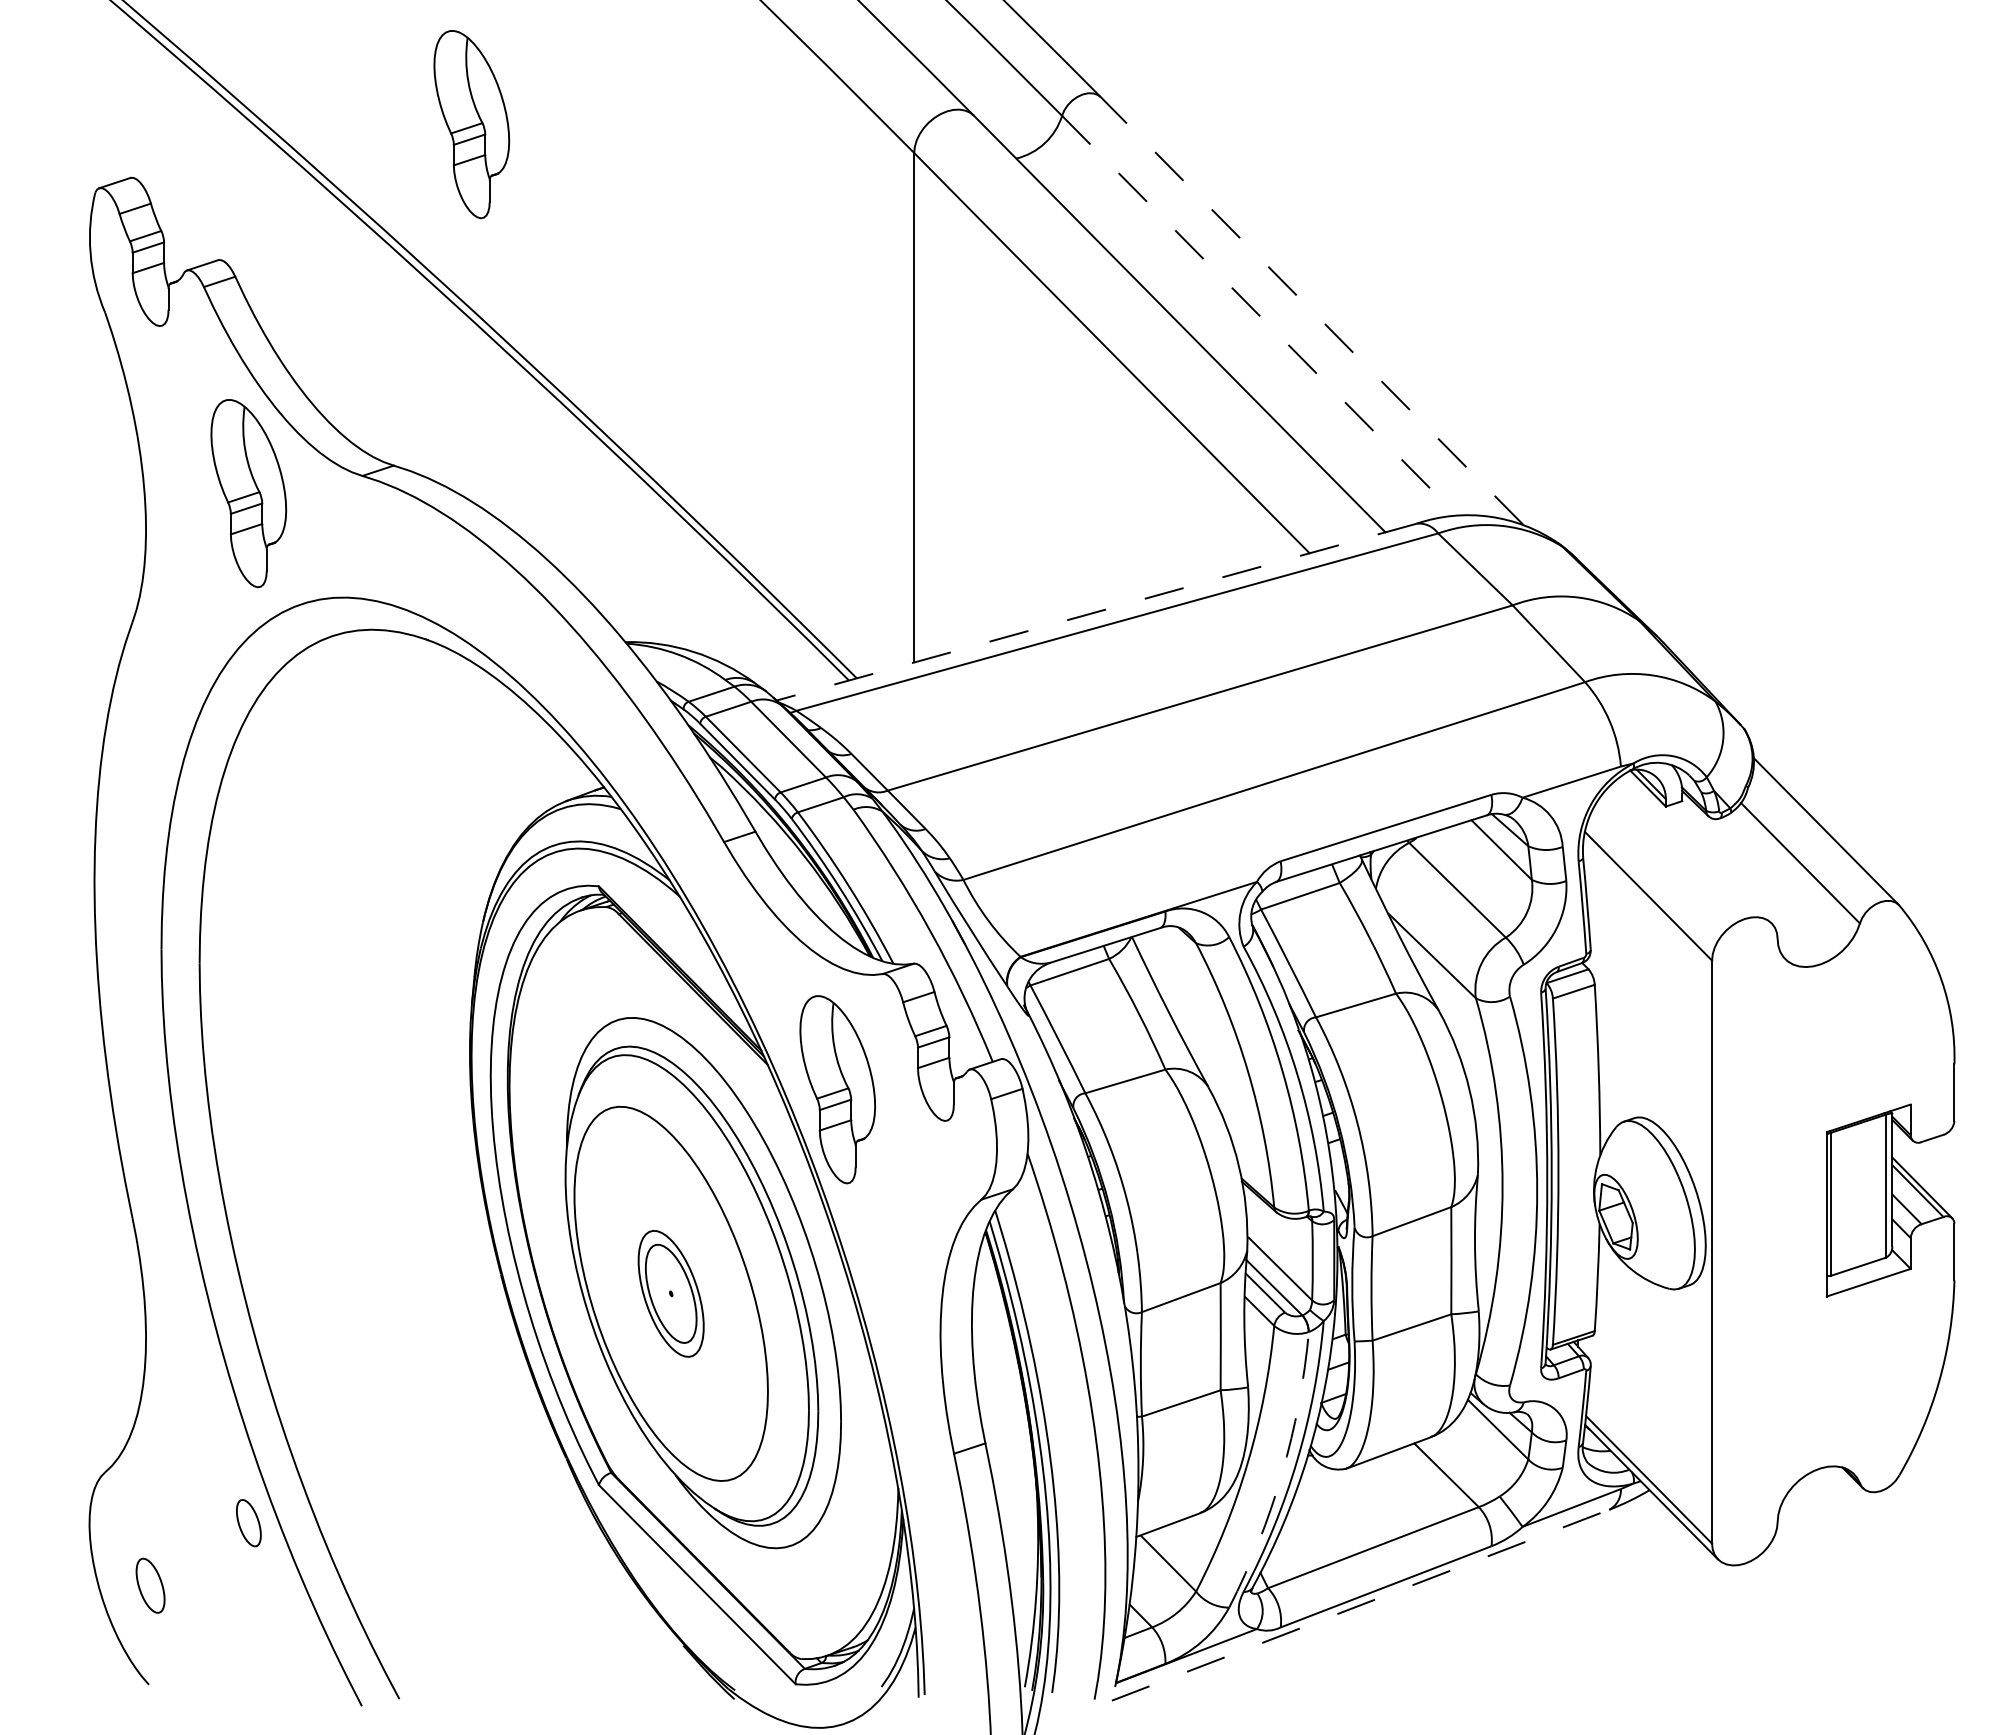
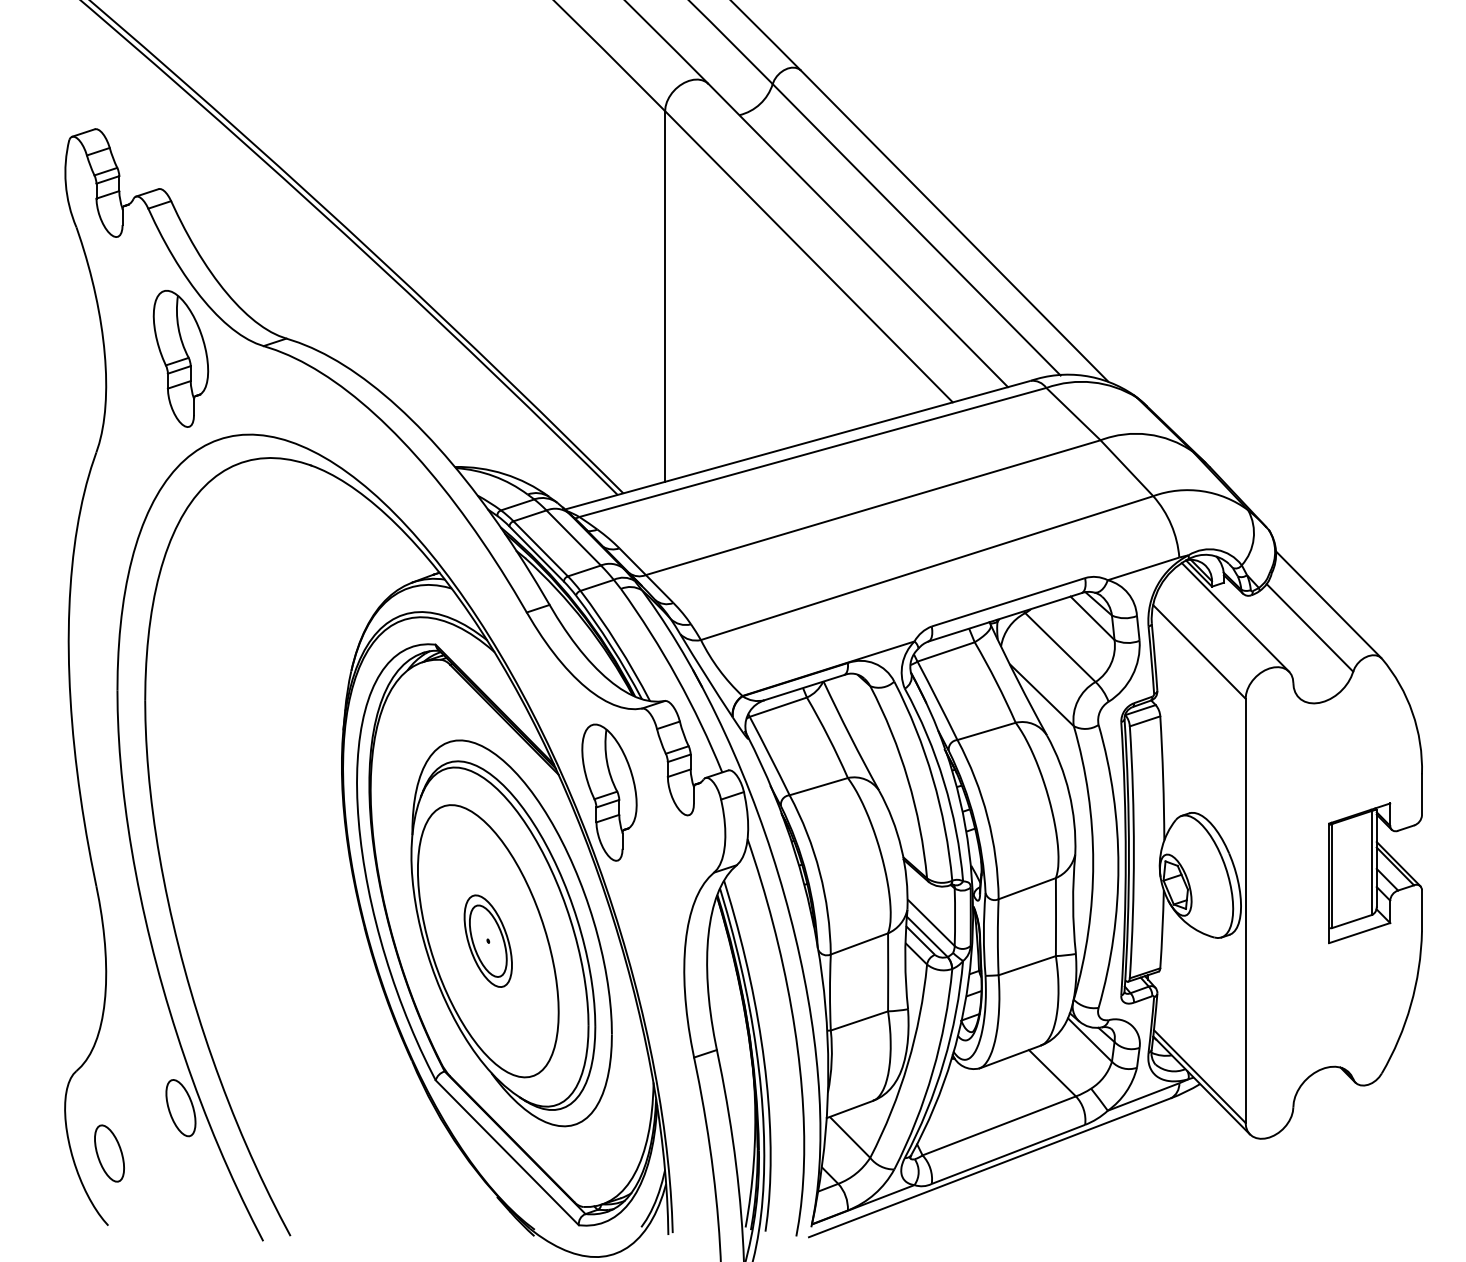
part: (471, 124) -> (343, 90), removed
line: (1311, 310) -> (954, 225), dashed -> solid
line: (1259, 316) -> (916, 230), dashed -> solid
line: (1095, 612) -> (797, 445), dashed -> solid
line: (1697, 848) -> (1235, 617), added
arc: (1282, 1473) -> (933, 1071), dashed -> solid
part: (248, 1522) -> (180, 1107), size x1.67
part: (150, 1585) -> (109, 1153), size x1.43
line: (1360, 1605) -> (989, 1167), dashed -> solid

